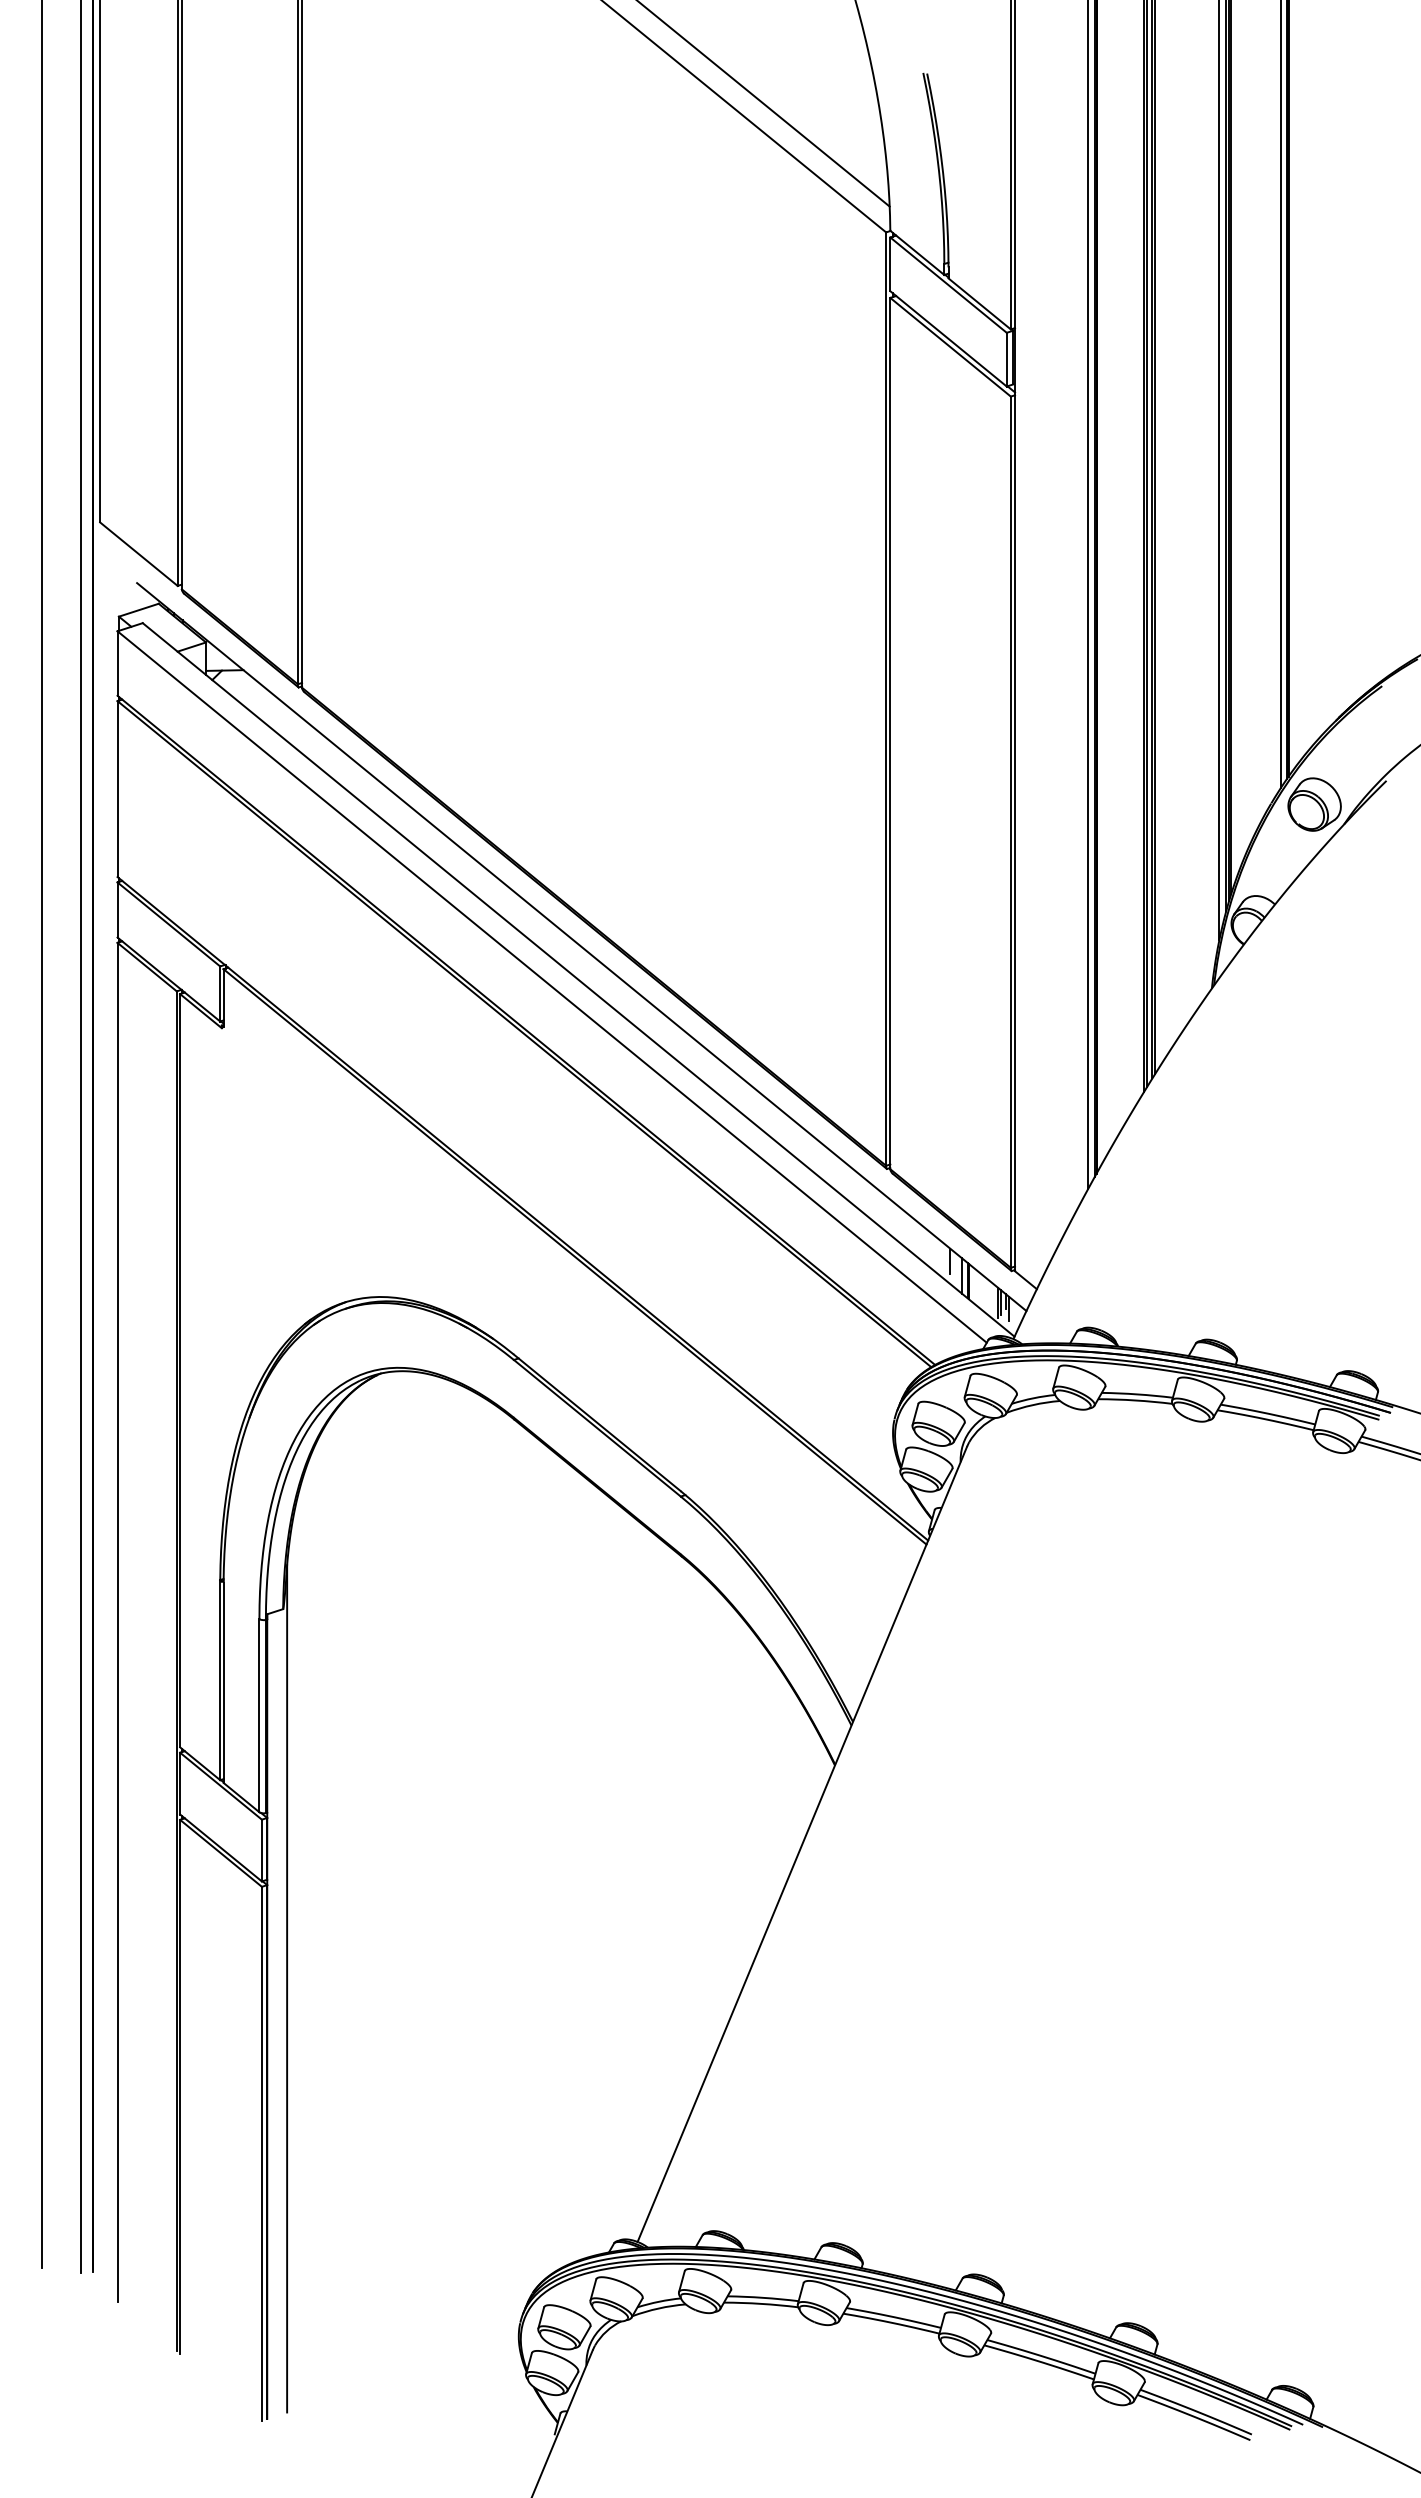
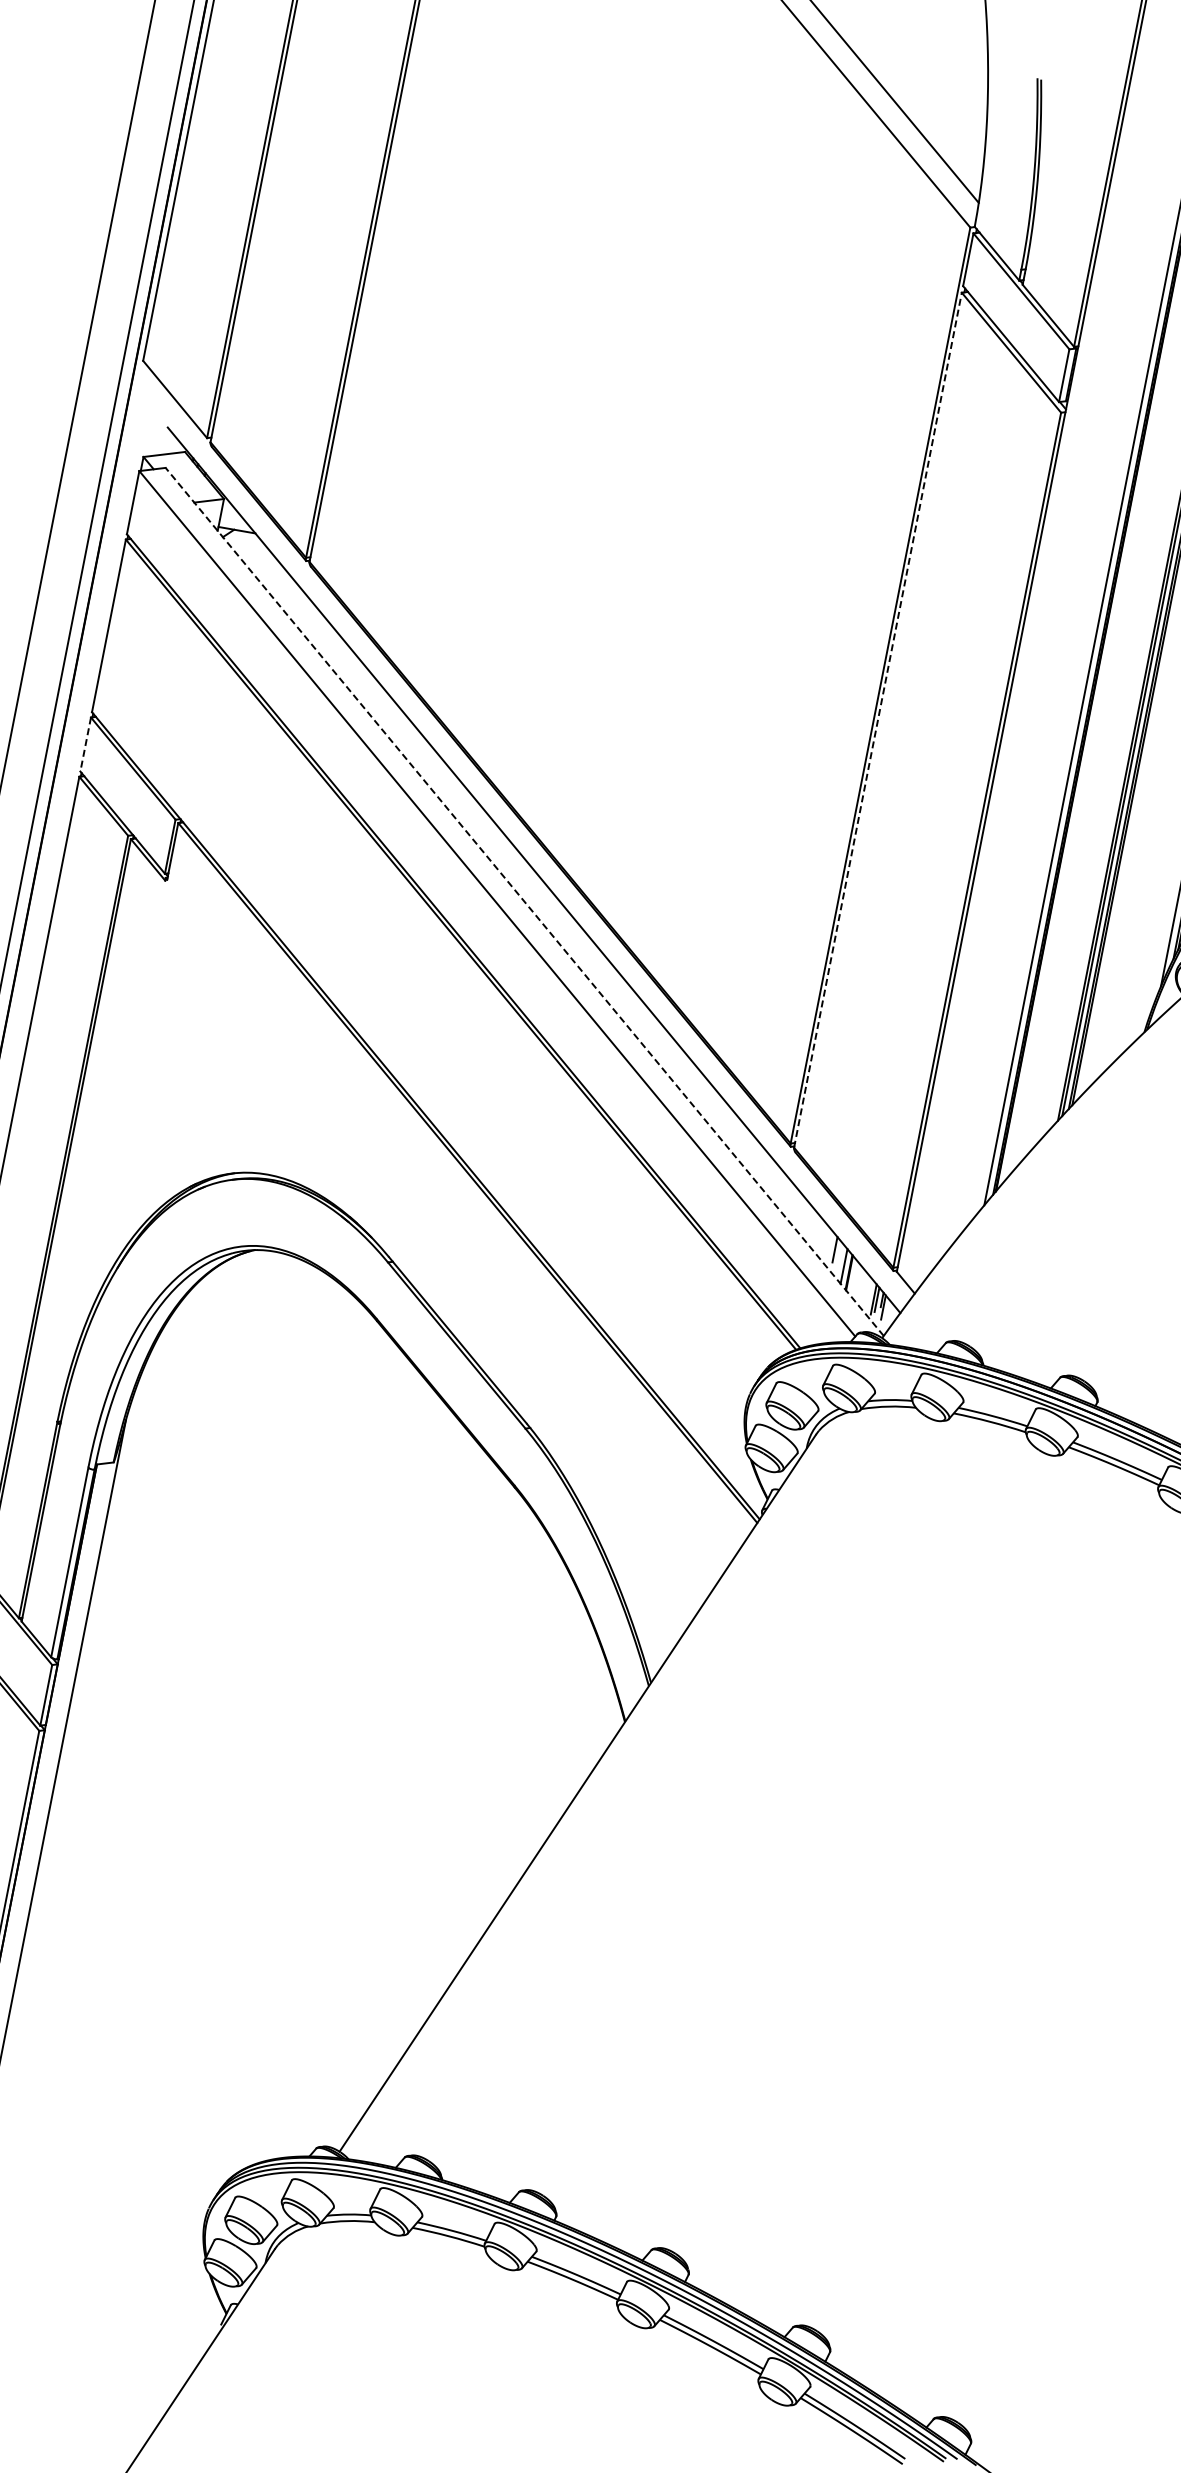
line: (890, 733) -> (878, 720), solid -> dashed
line: (117, 909) -> (85, 744), solid -> dashed
line: (578, 979) -> (524, 901), solid -> dashed

